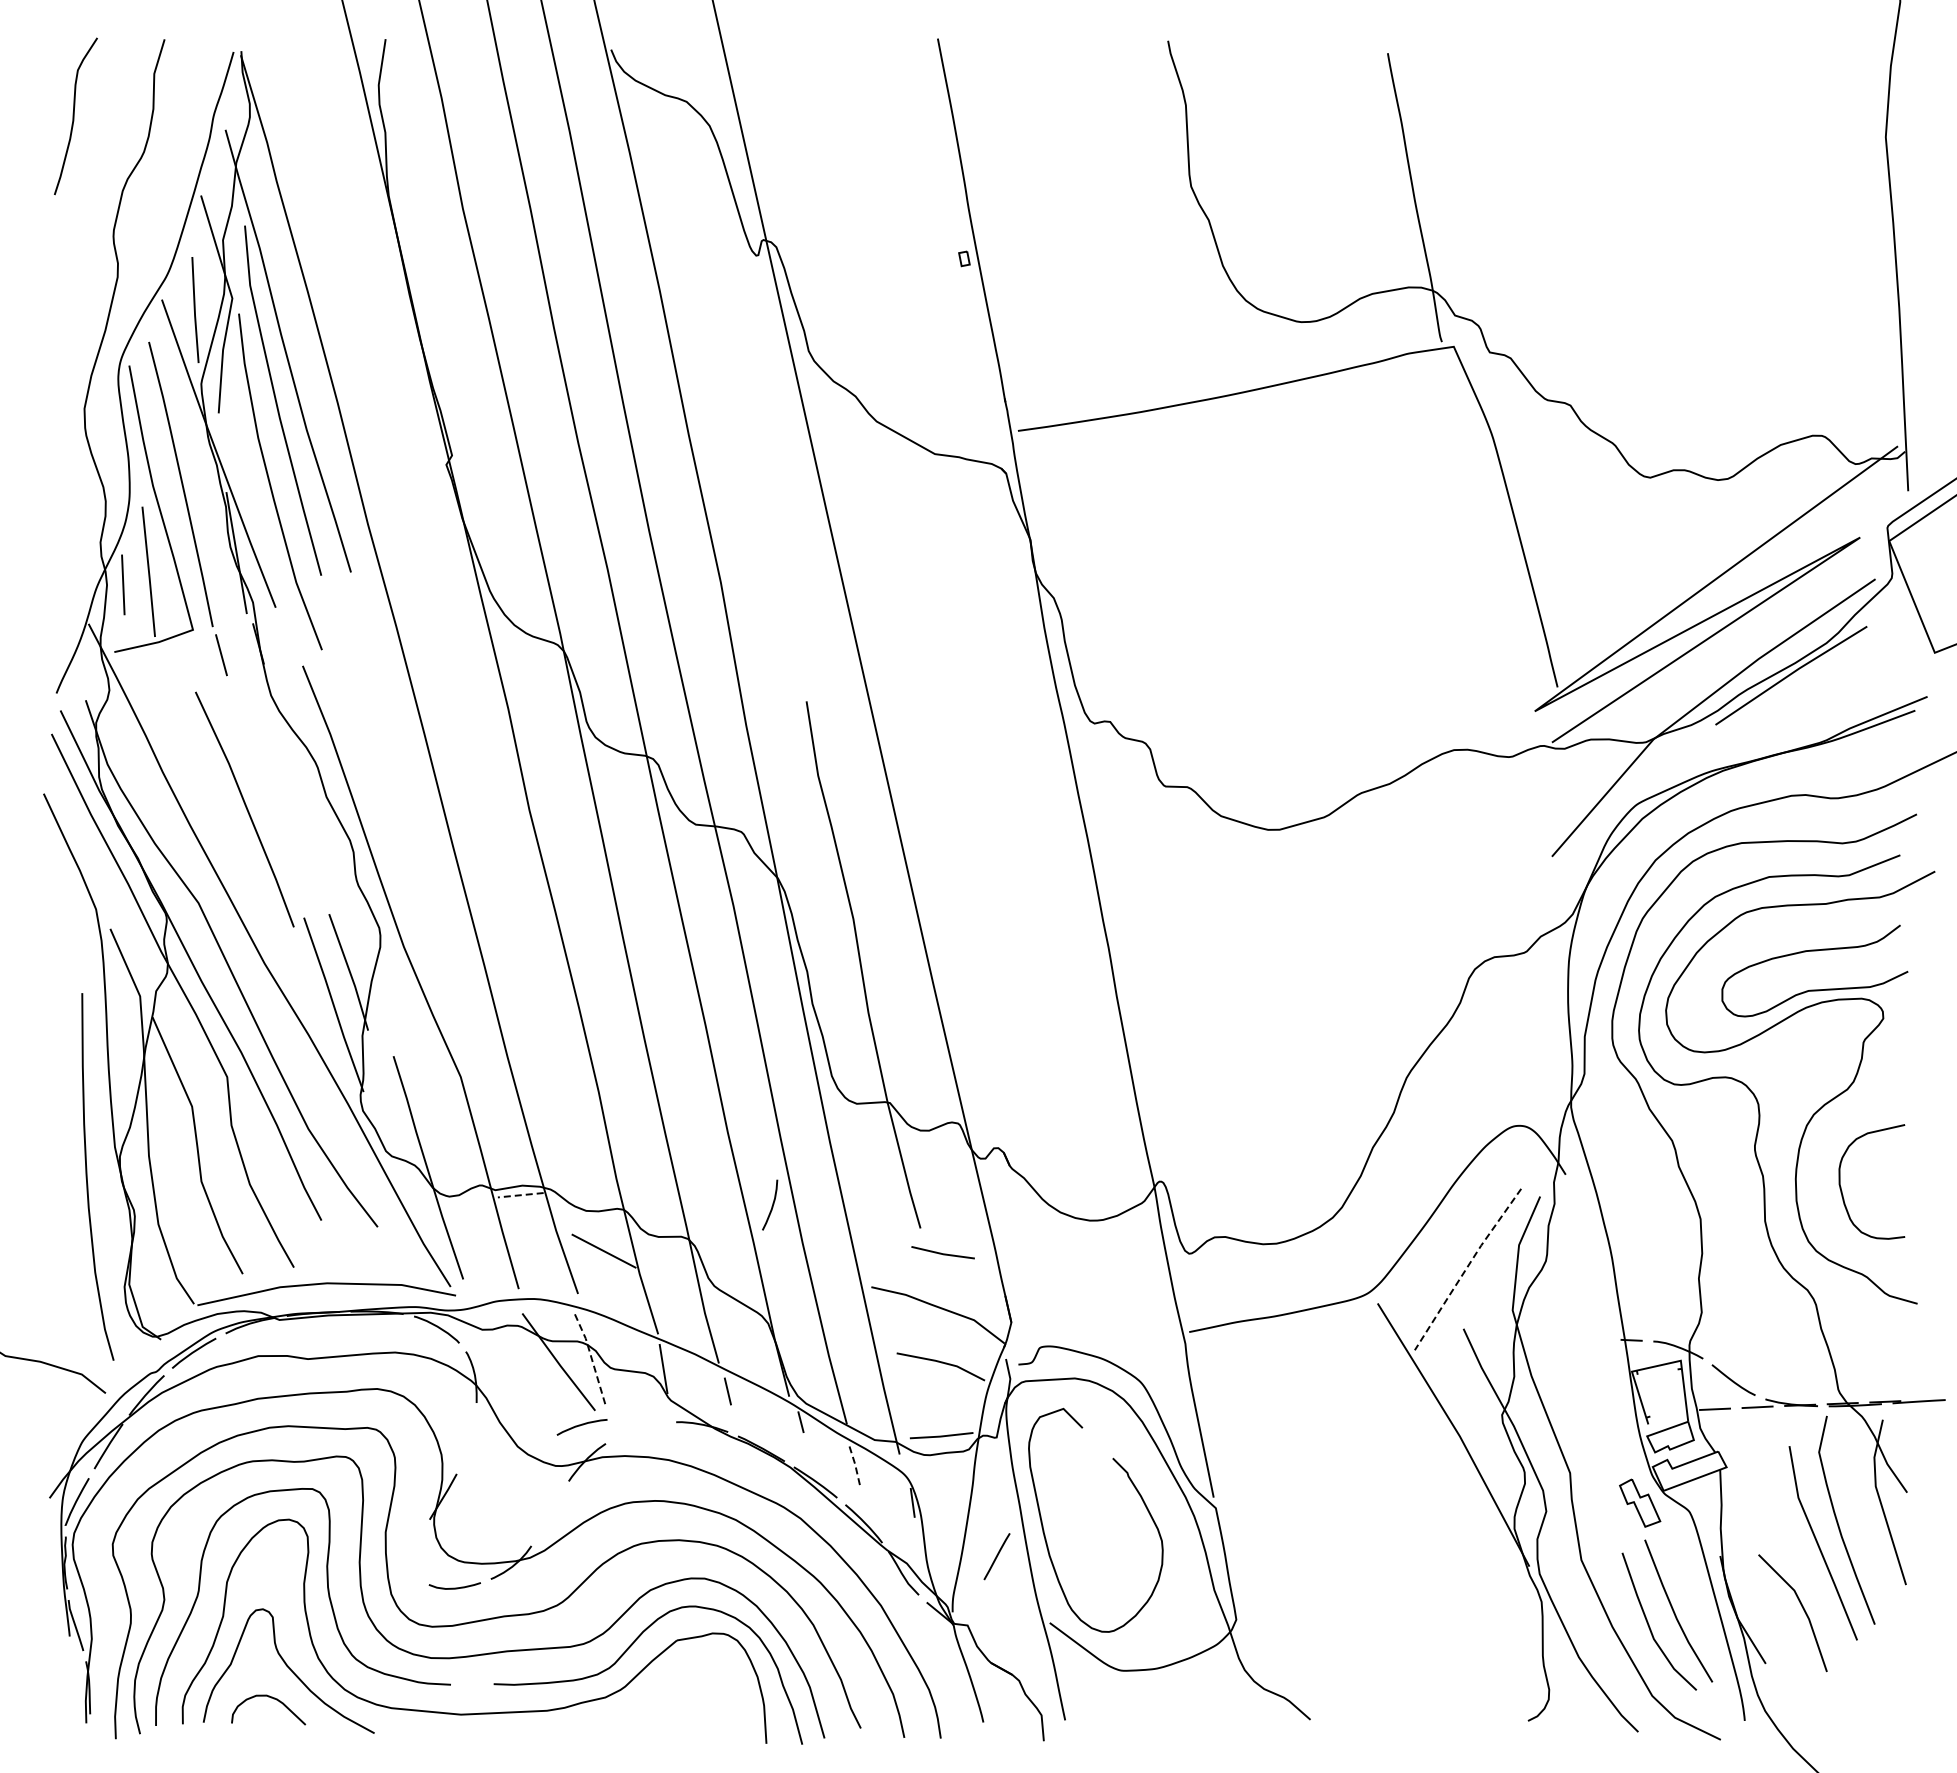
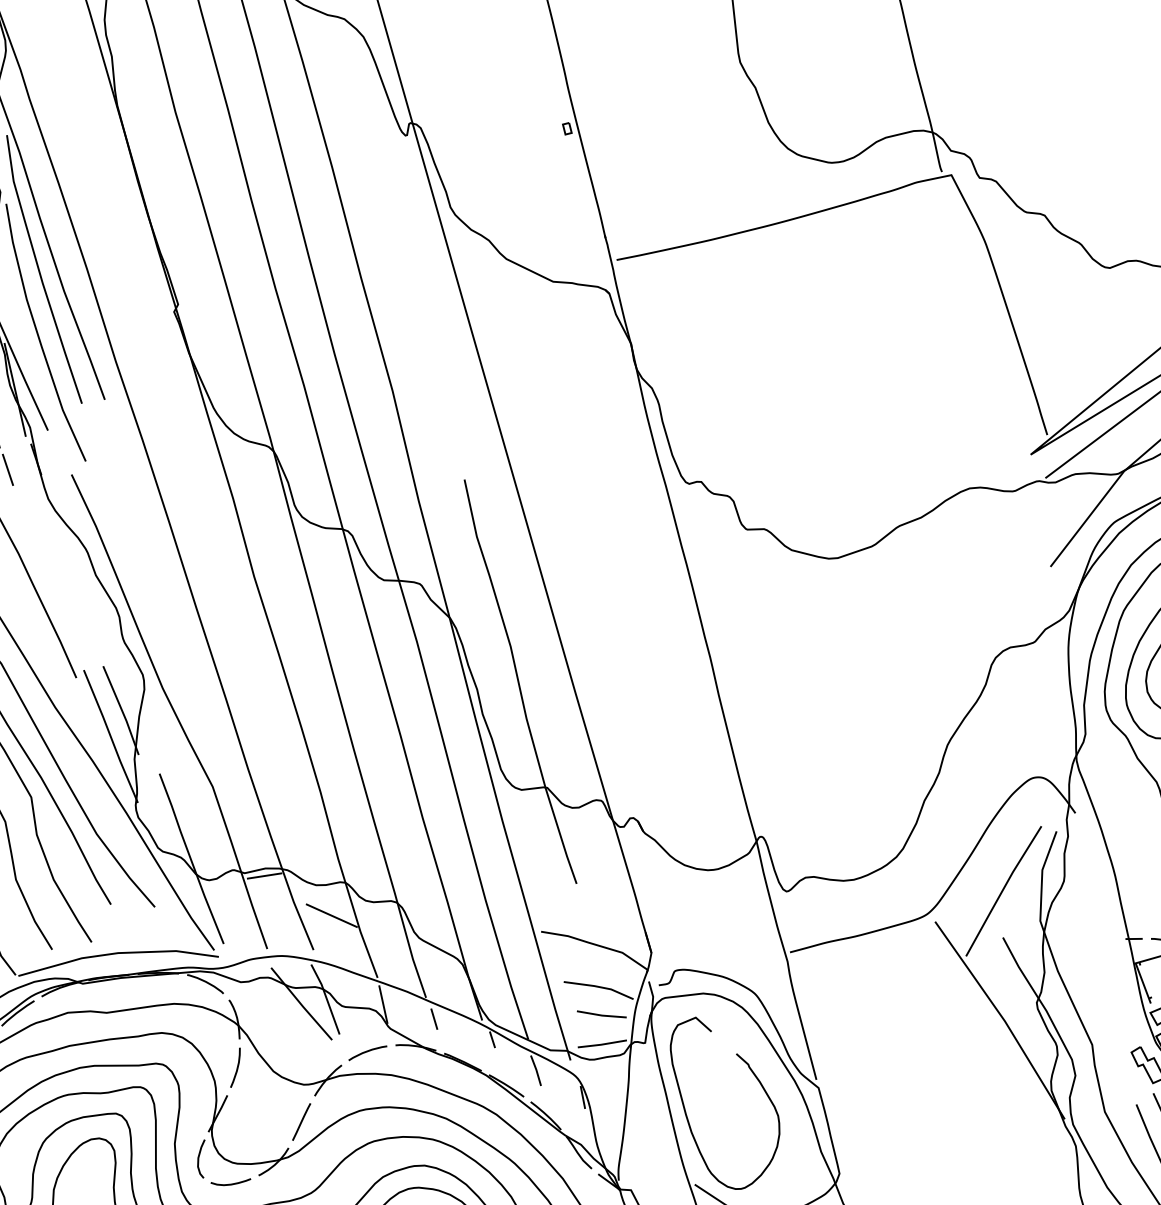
line: (520, 1195) -> (264, 876), dashed -> solid
curve: (772, 1204) -> (237, 1067), moved
line: (941, 1252) -> (600, 1014), moved
line: (1466, 1269) -> (1002, 891), dashed -> solid
line: (591, 1356) -> (326, 998), dashed -> solid
curve: (580, 1426) -> (366, 1052), moved
line: (855, 1464) -> (536, 1070), dashed -> solid
curve: (416, 1551) -> (199, 1157), added
line: (996, 1556) -> (301, 1121), moved

